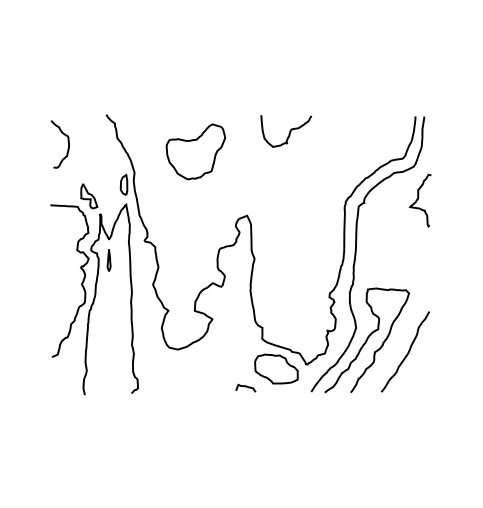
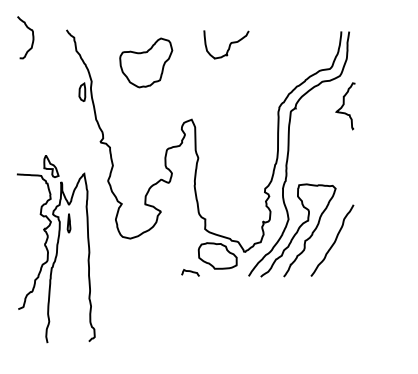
curve: (67, 141) -> (32, 35), moved
part: (94, 289) -> (56, 249), moved

